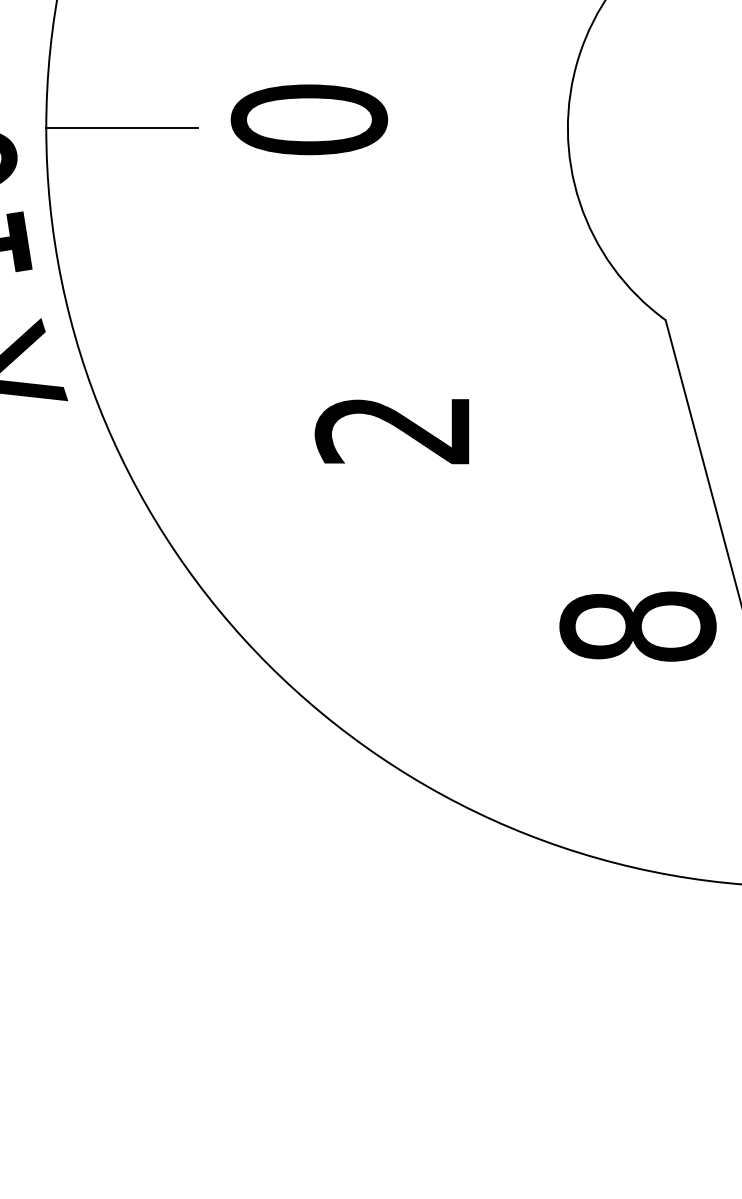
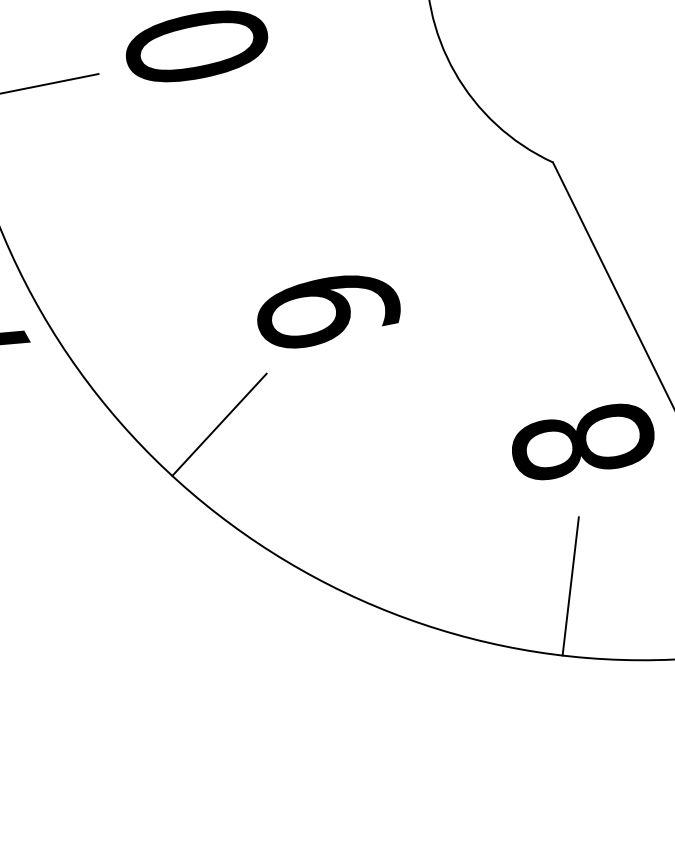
text: (392, 430) -> (327, 310), 2 -> 9
line: (252, 529) -> (219, 424), added
line: (593, 777) -> (570, 586), added

